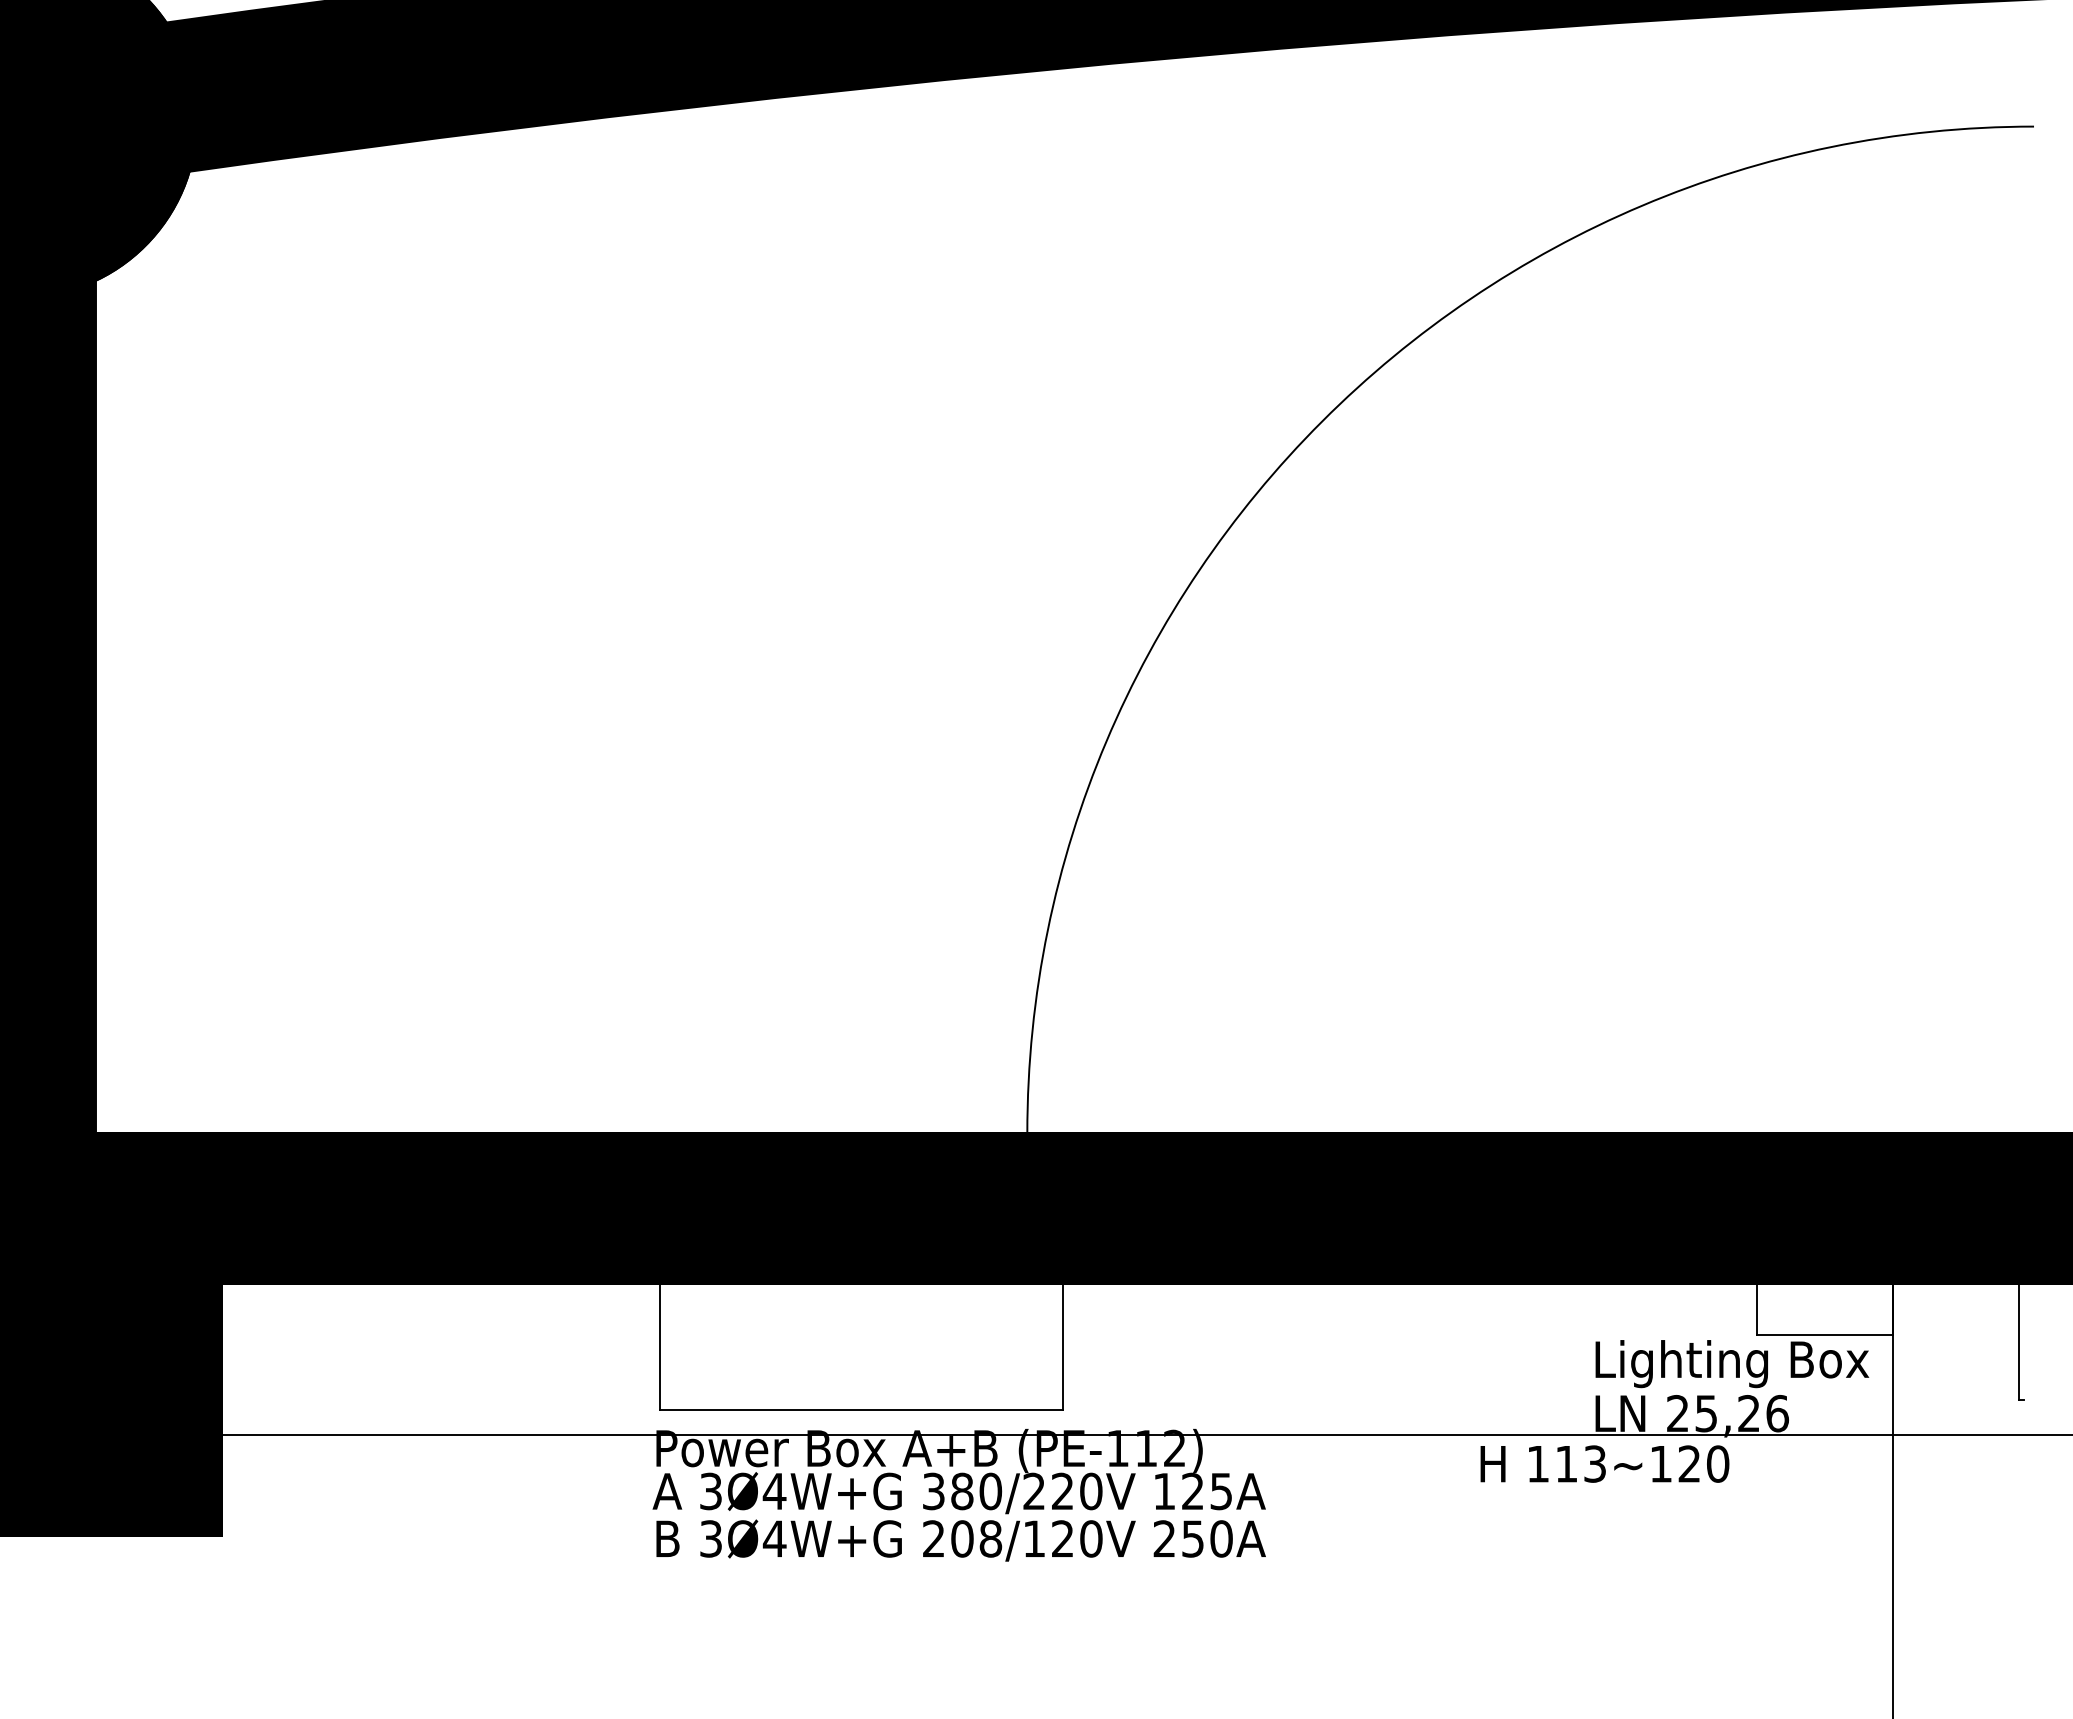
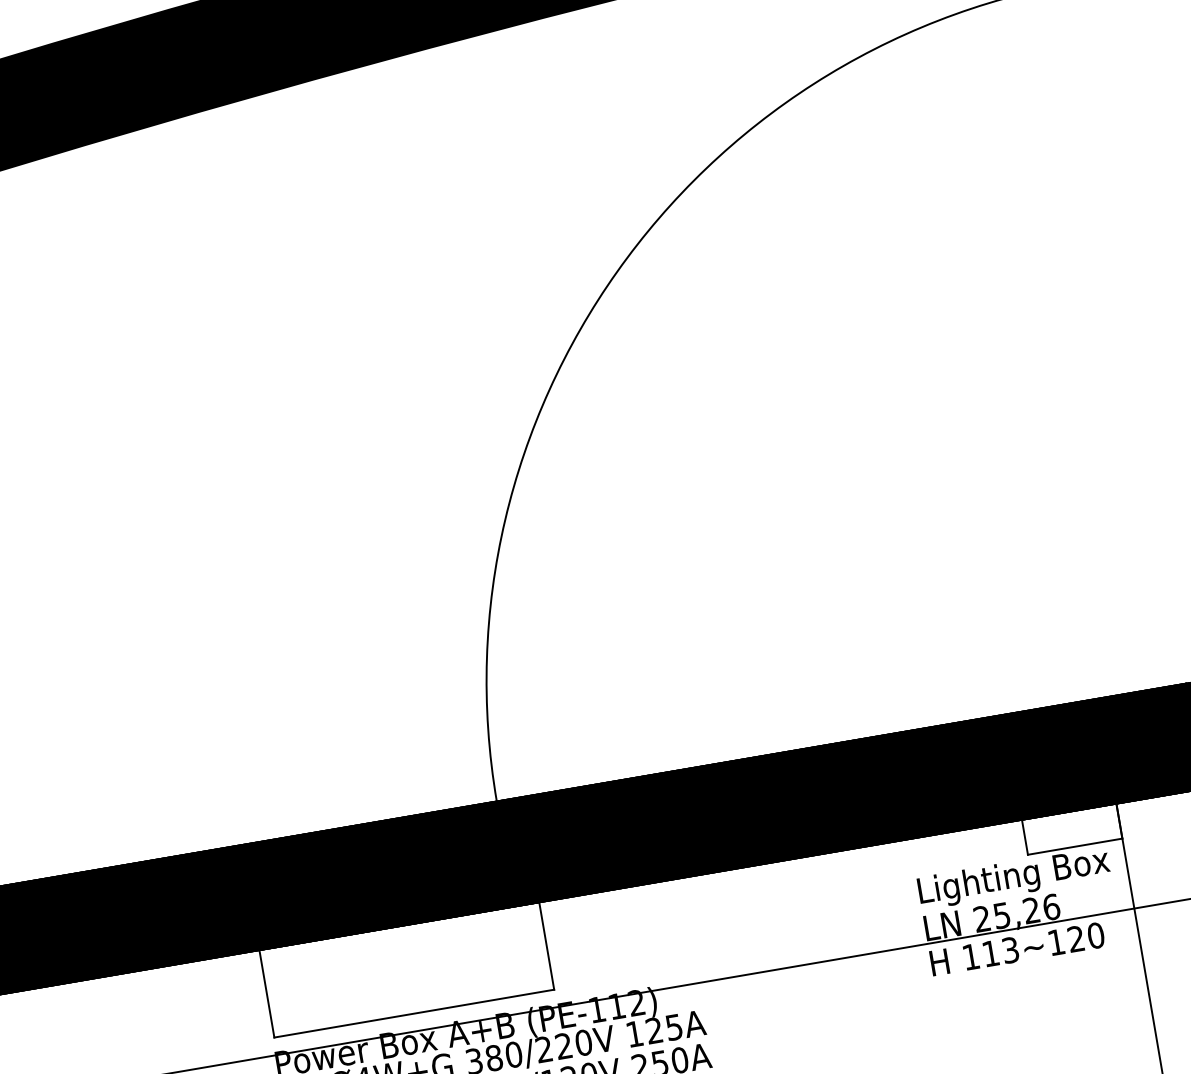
text: (1604, 1463) -> (1017, 948), moved

